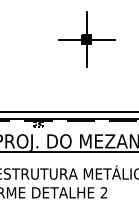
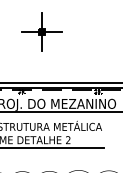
part: (85, 38) -> (41, 31), moved

